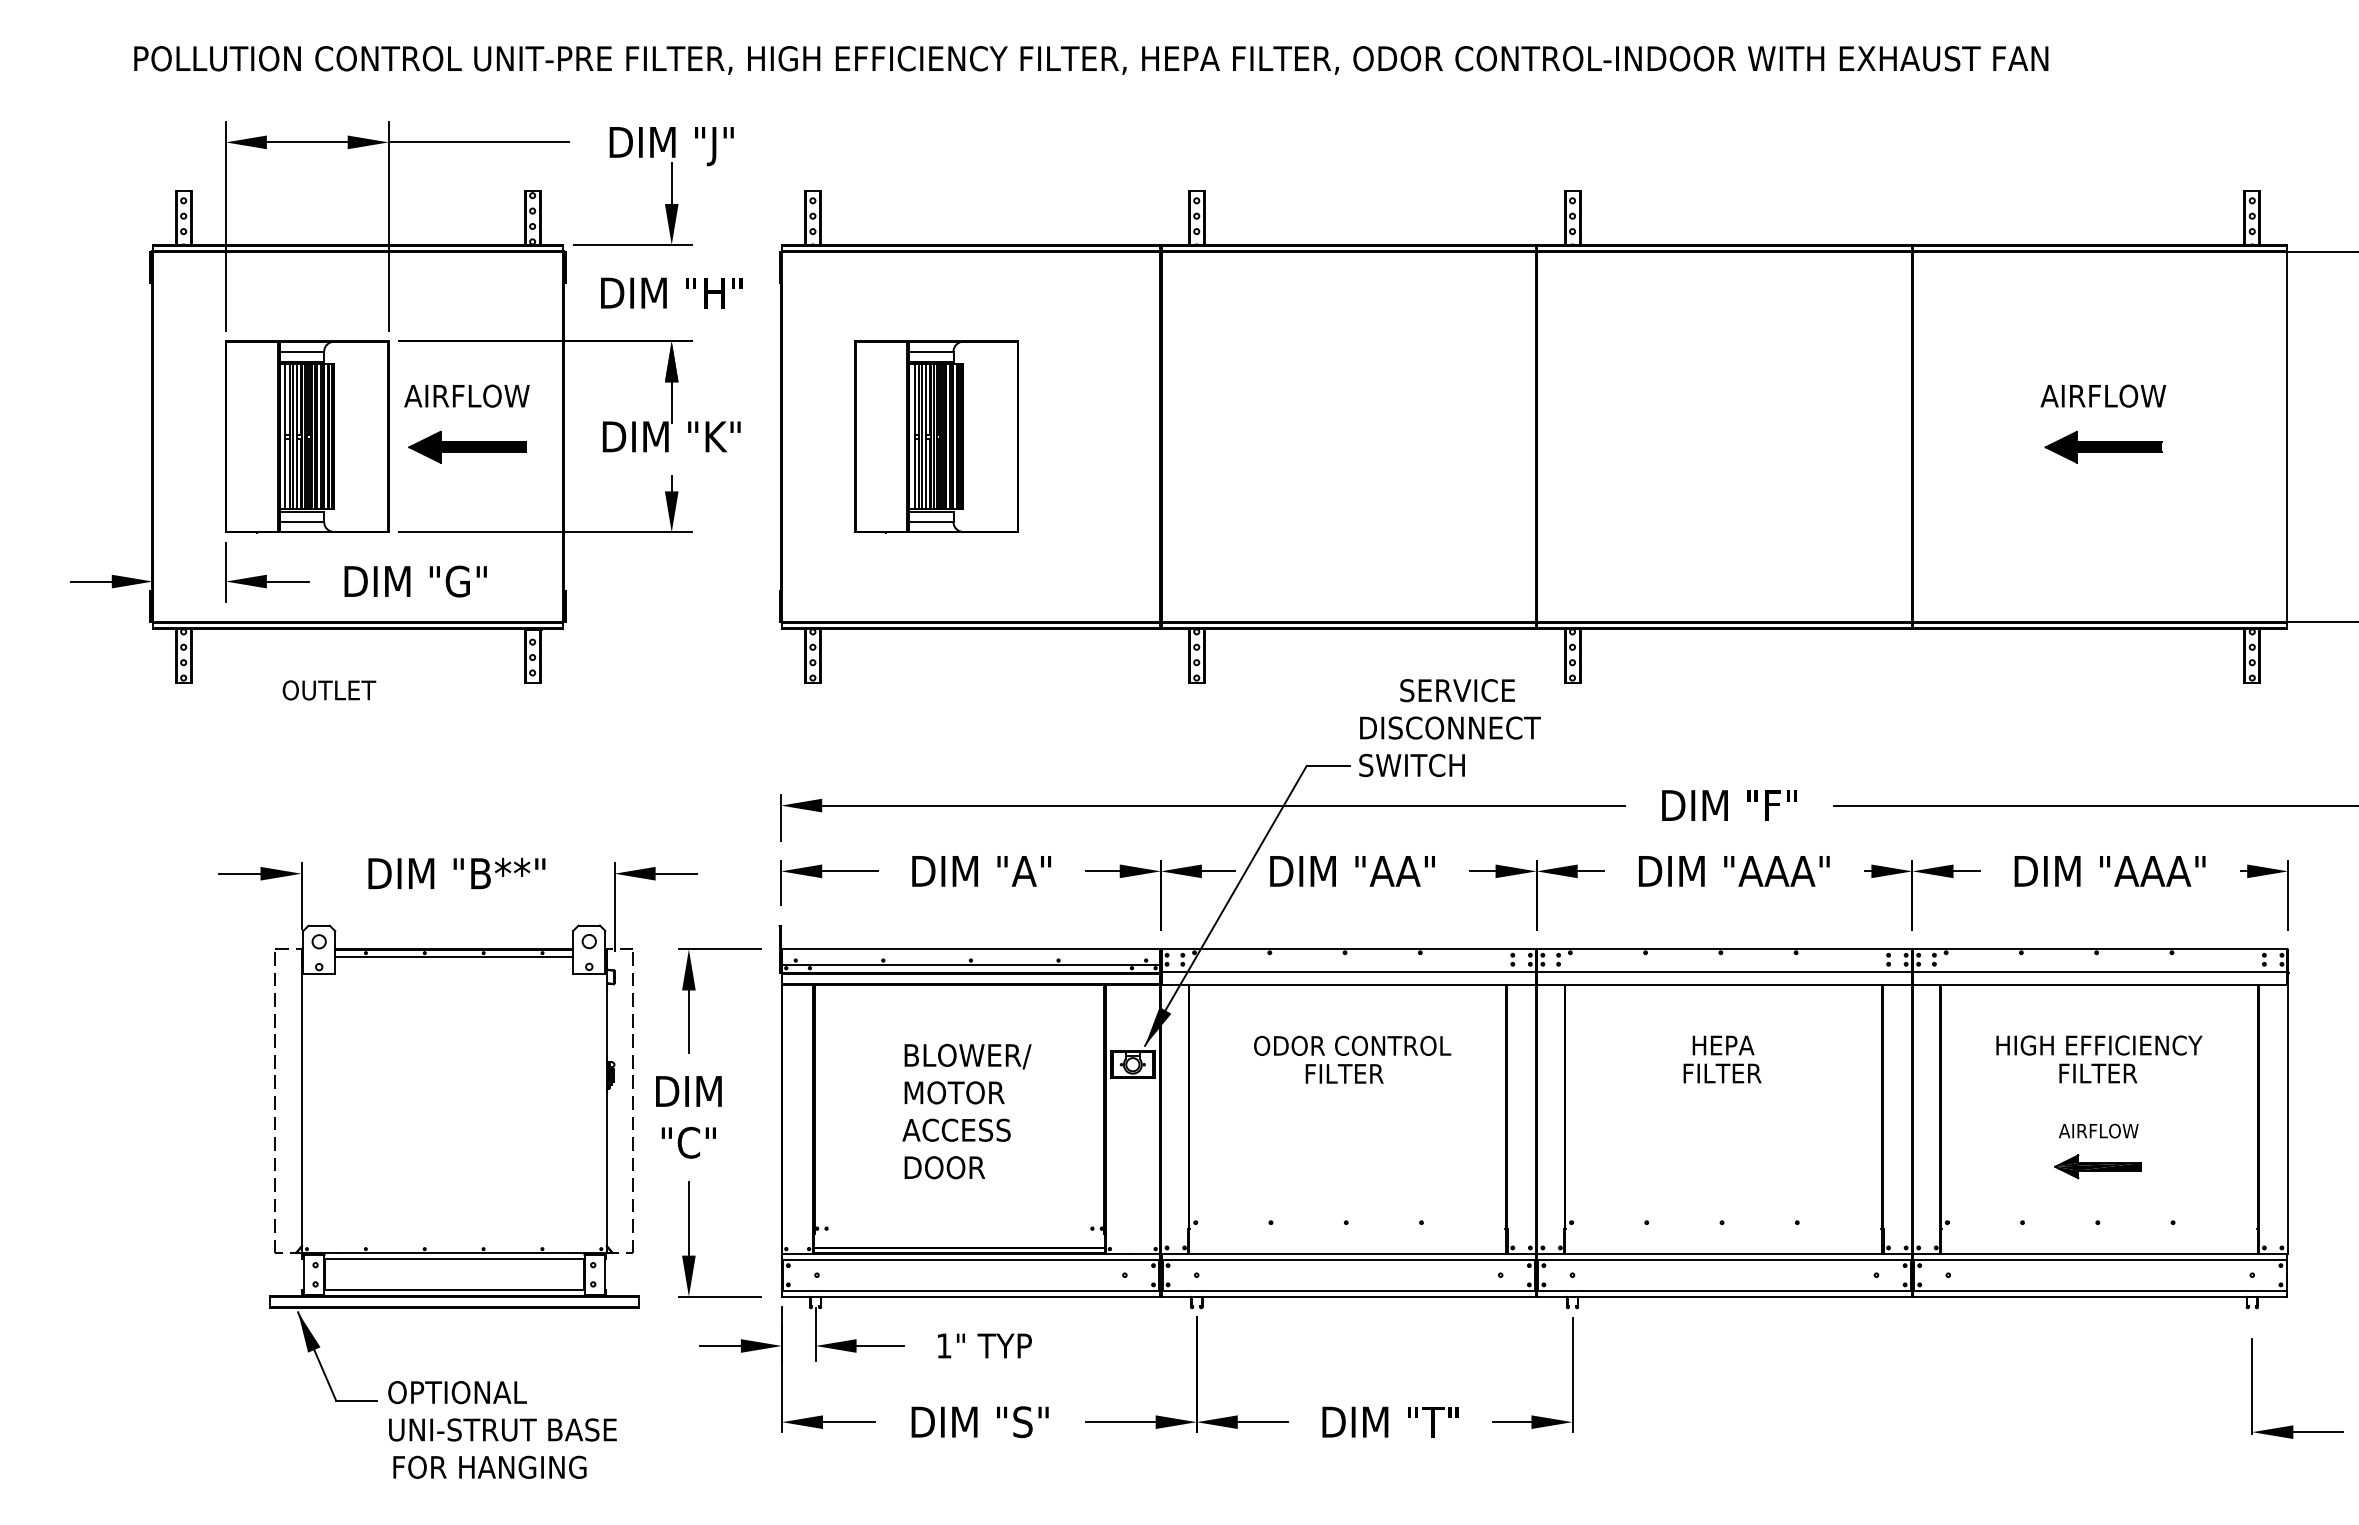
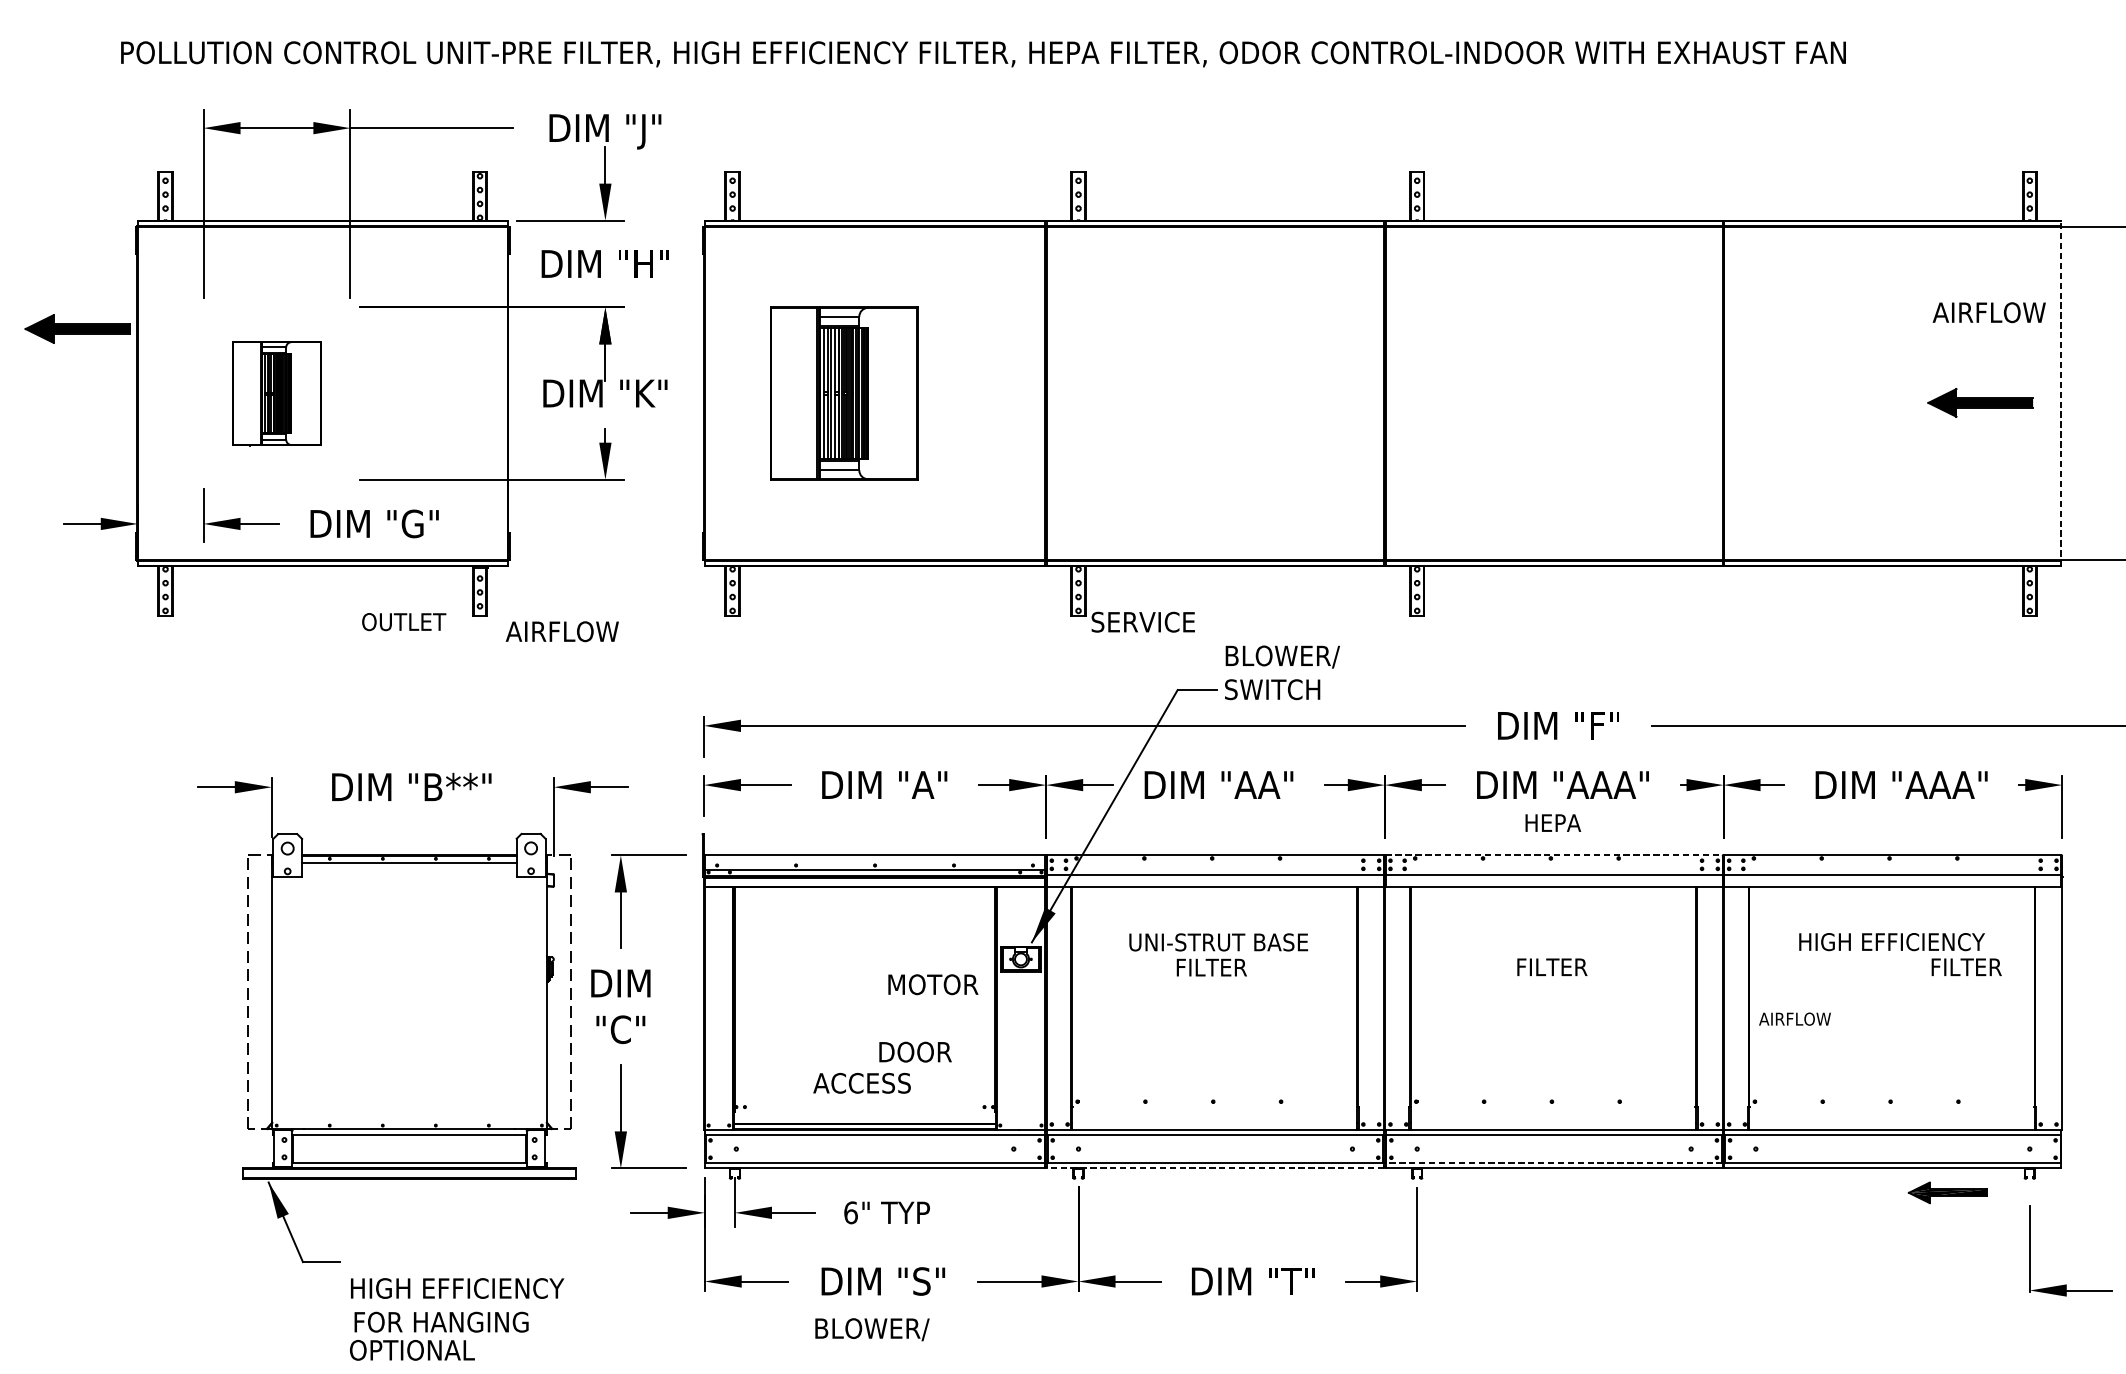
text: (466, 395) -> (561, 631), moved
text: (2103, 395) -> (1989, 312), moved
part: (307, 436) -> (277, 393), size x0.6
line: (2287, 436) -> (2061, 393), solid -> dashed
part: (467, 446) -> (77, 328), moved
part: (2103, 446) -> (1980, 402), moved
text: (329, 690) -> (404, 622), moved
text: (1457, 690) -> (1143, 622), moved
text: (1451, 729) -> (1308, 657), DISCONNECT -> BLOWER/
line: (1725, 949) -> (1555, 855), solid -> dashed
text: (1352, 1045) -> (1218, 942), ODOR CONTROL -> UNI-STRUT BASE
text: (1723, 1045) -> (1553, 823), moved
text: (967, 1056) -> (871, 1329), moved
text: (2098, 1073) -> (1966, 967), moved
text: (954, 1092) -> (933, 984), moved
text: (956, 1129) -> (862, 1082), moved
text: (2098, 1130) -> (1794, 1018), moved
part: (2097, 1166) -> (1947, 1192), moved
text: (944, 1167) -> (915, 1051), moved
line: (1724, 1290) -> (1554, 1162), solid -> dashed
line: (1348, 1296) -> (1215, 1168), solid -> dashed
text: (943, 1345) -> (850, 1212), 1" -> 6"
text: (457, 1392) -> (412, 1350), moved
text: (507, 1429) -> (457, 1288), UNI-STRUT BASE -> HIGH EFFICIENCY

